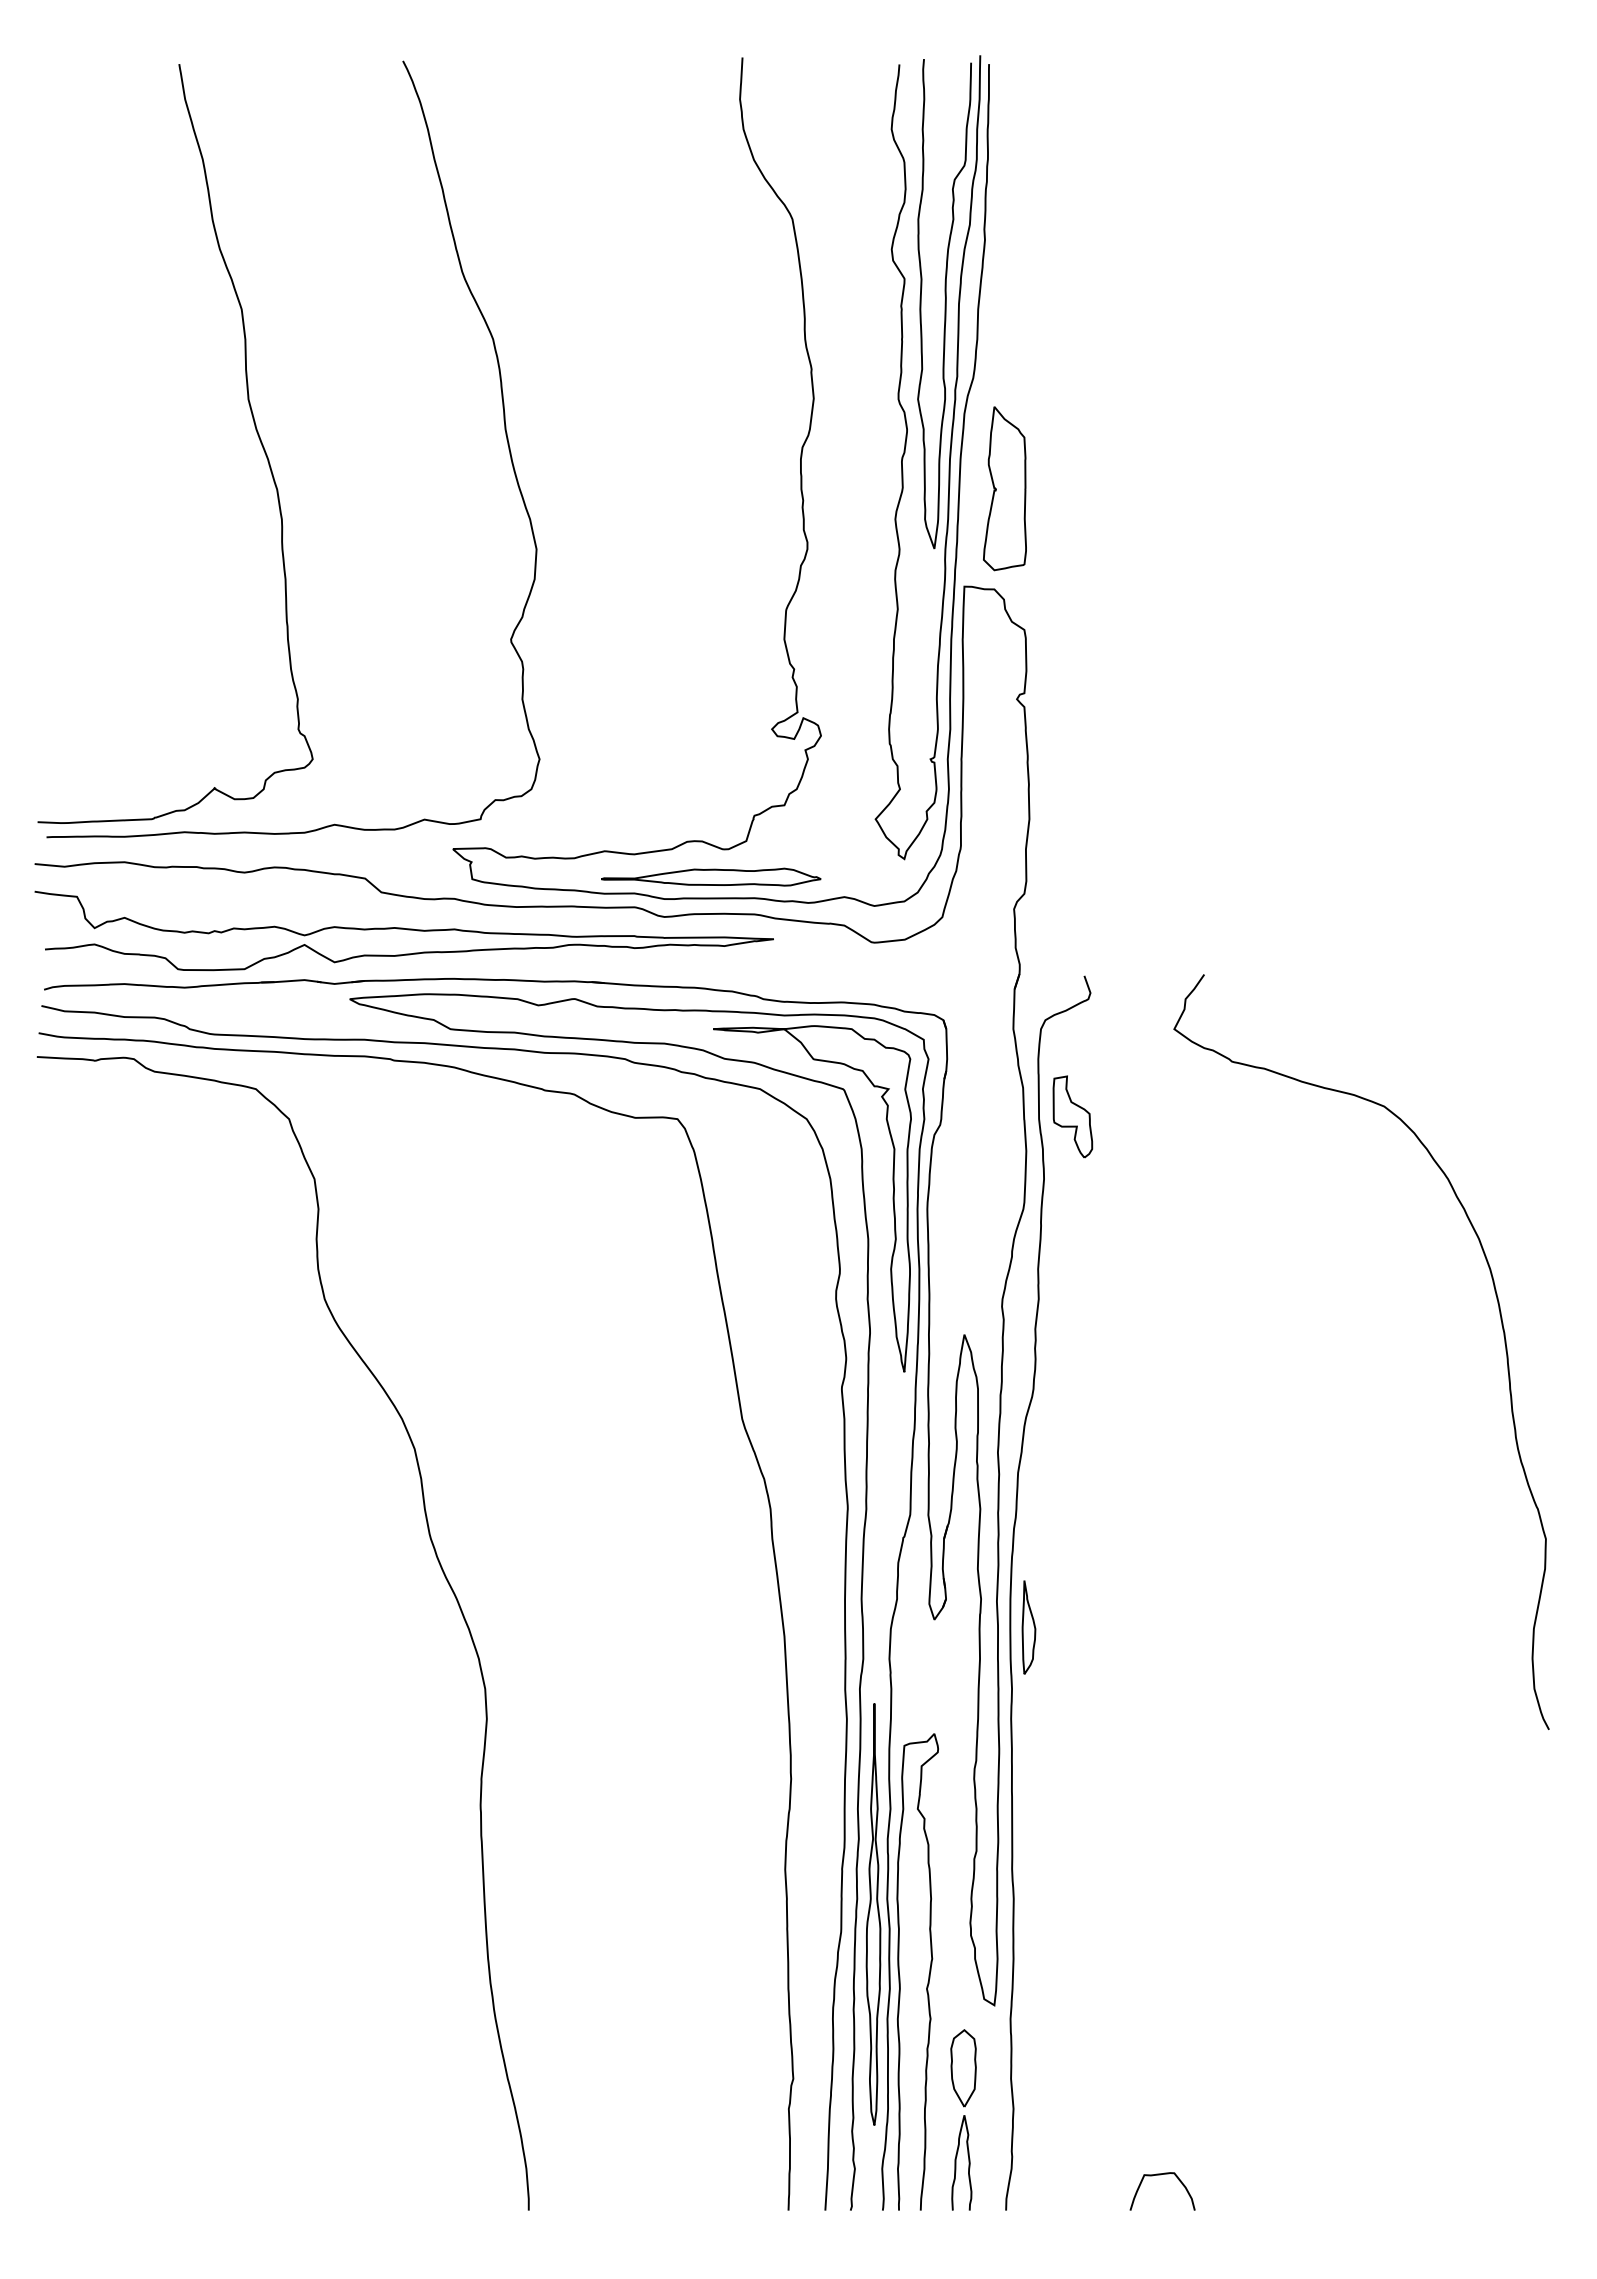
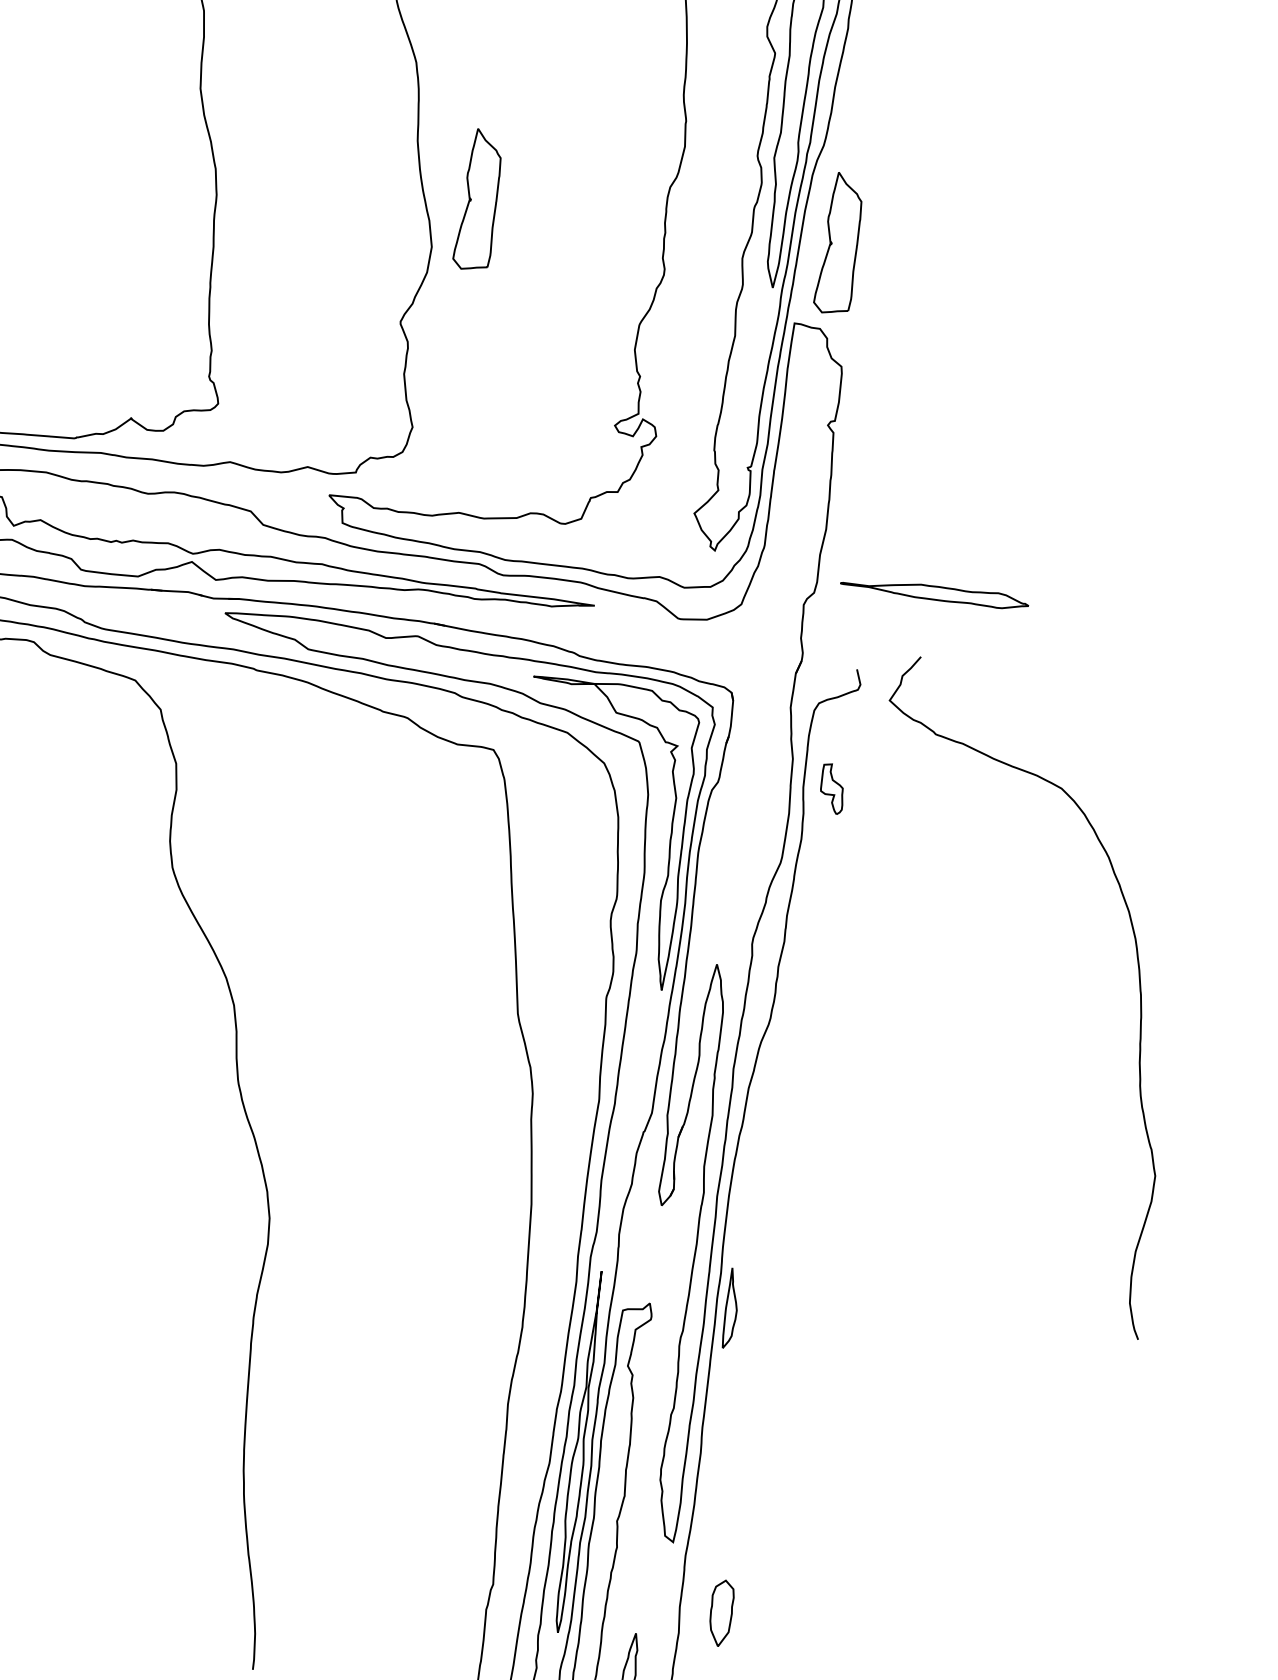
part: (583, 488) -> (478, 199), added
part: (711, 876) -> (935, 592), moved
part: (1072, 1116) -> (832, 788), size x0.7
curve: (1501, 1325) -> (1139, 988), moved
part: (1028, 1627) -> (731, 1308), moved
part: (963, 2068) -> (721, 1613), moved

